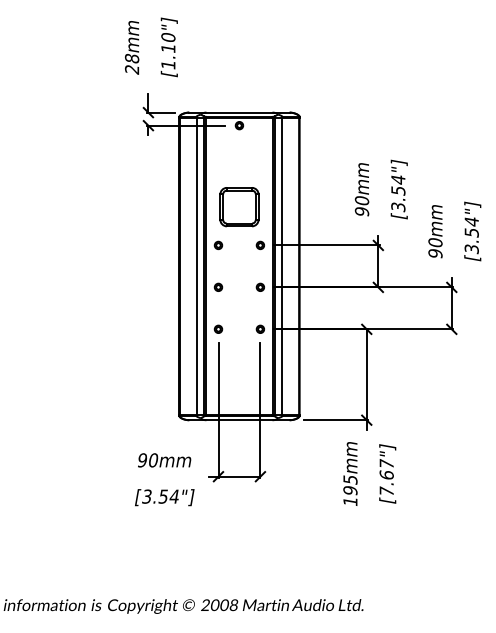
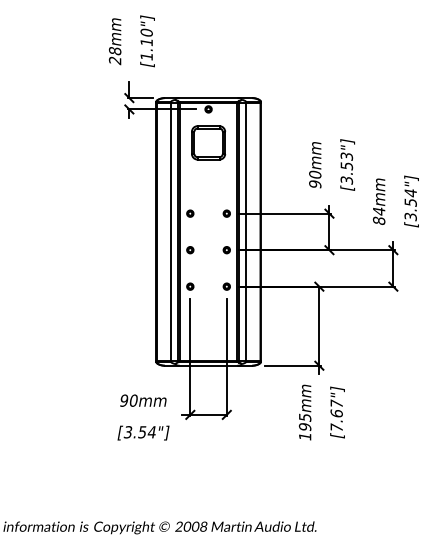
text: (398, 179) -> (346, 156), [3.54"] -> [3.53"]
part: (239, 207) -> (208, 143), moved
text: (435, 248) -> (379, 216), 90mm -> 84mm

